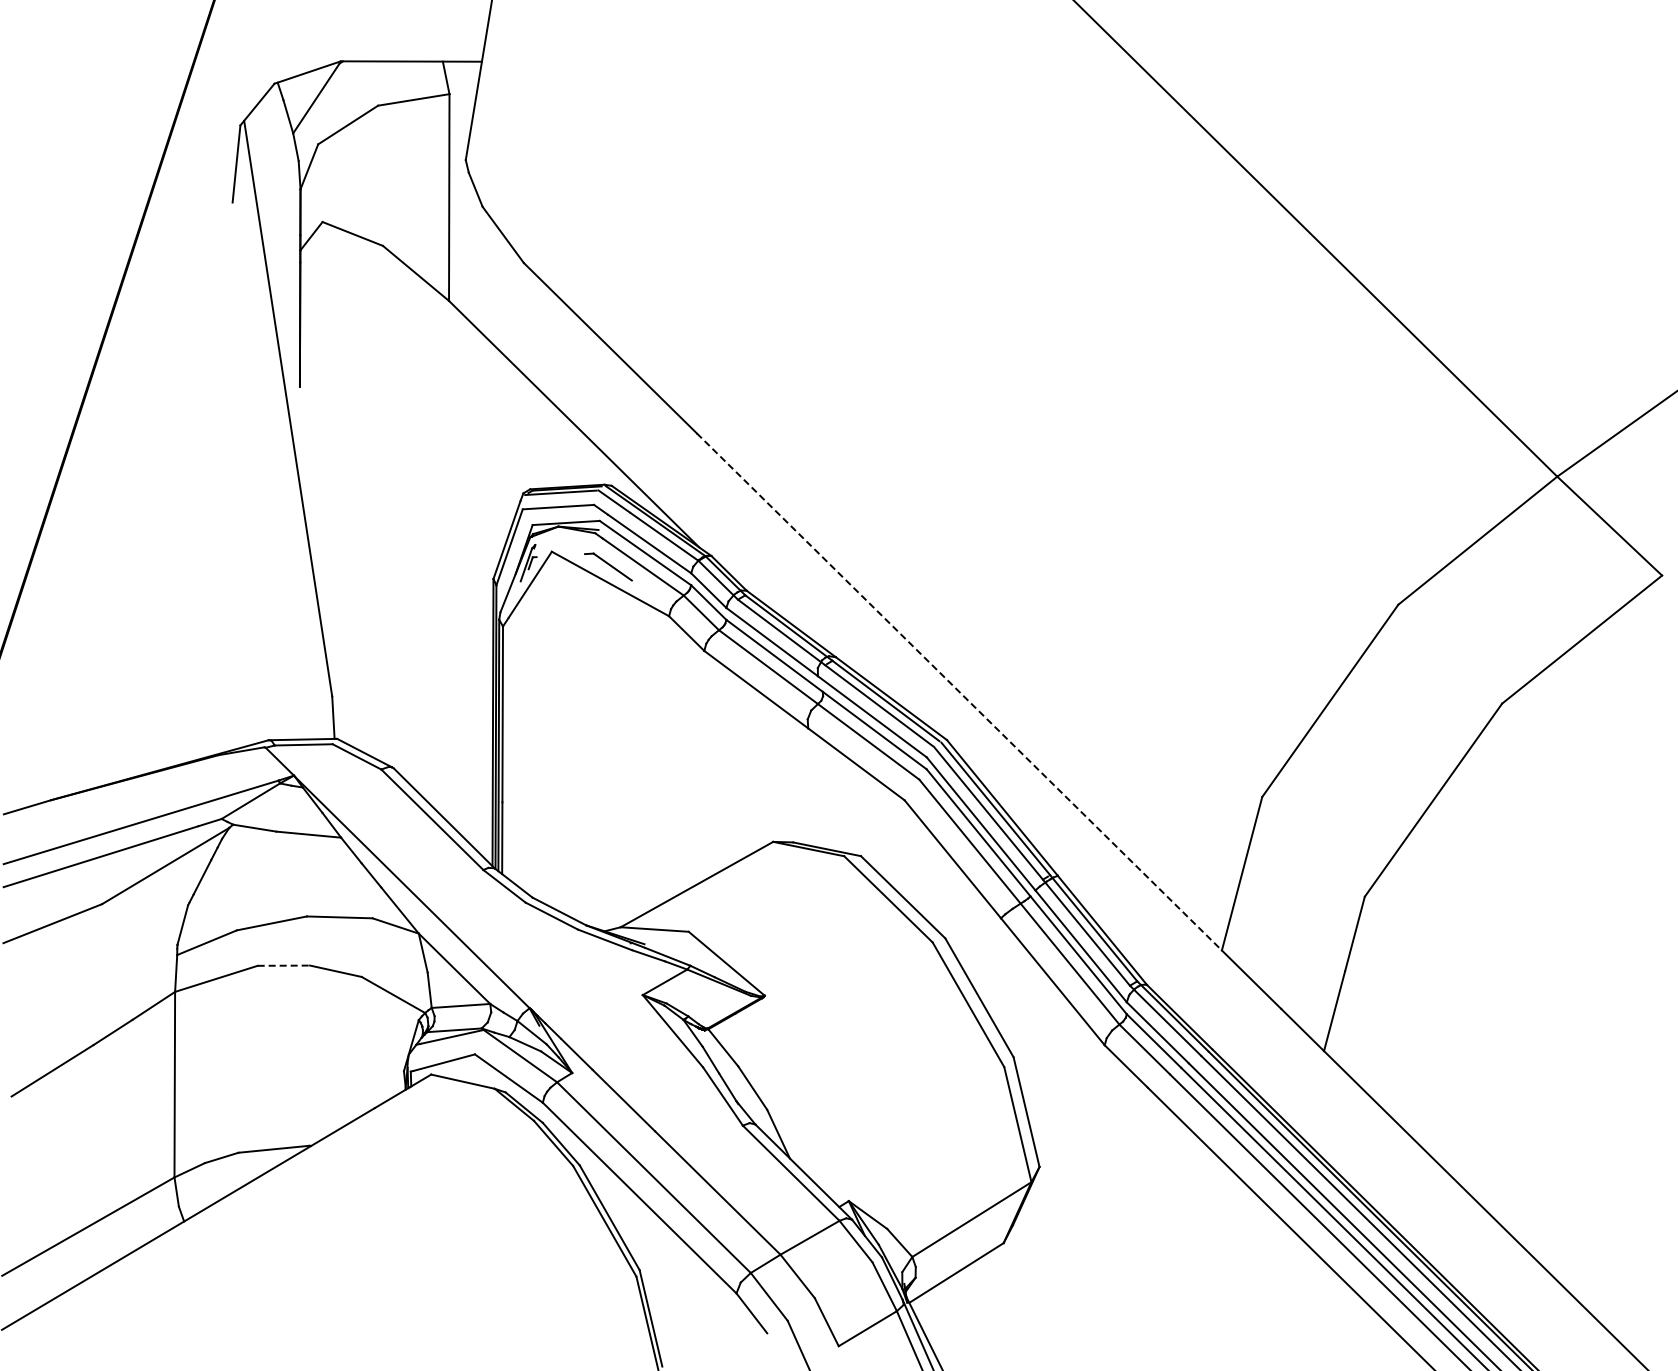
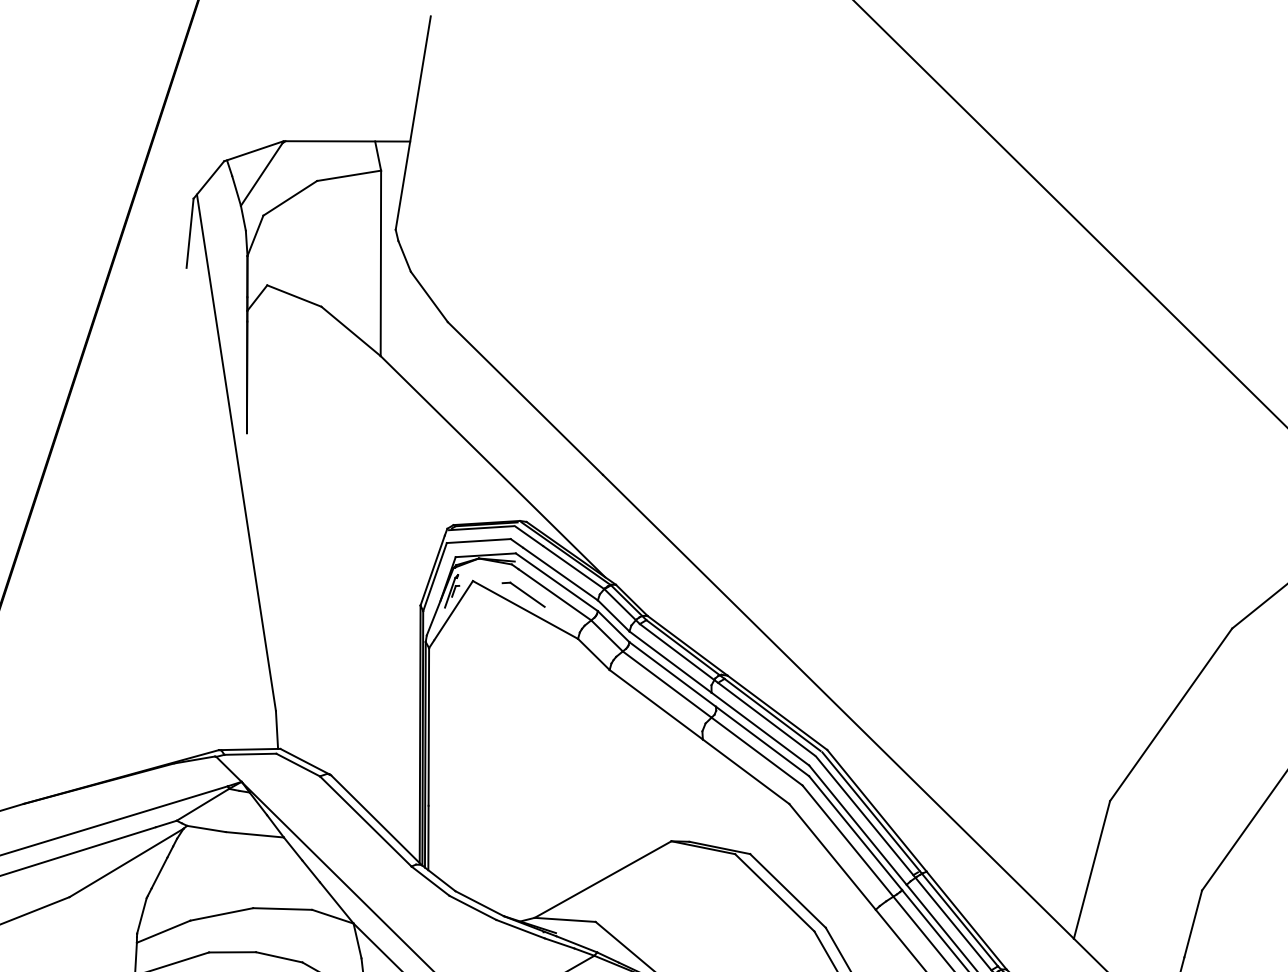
line: (959, 692) -> (838, 707), dashed -> solid
line: (284, 965) -> (233, 952), dashed -> solid

